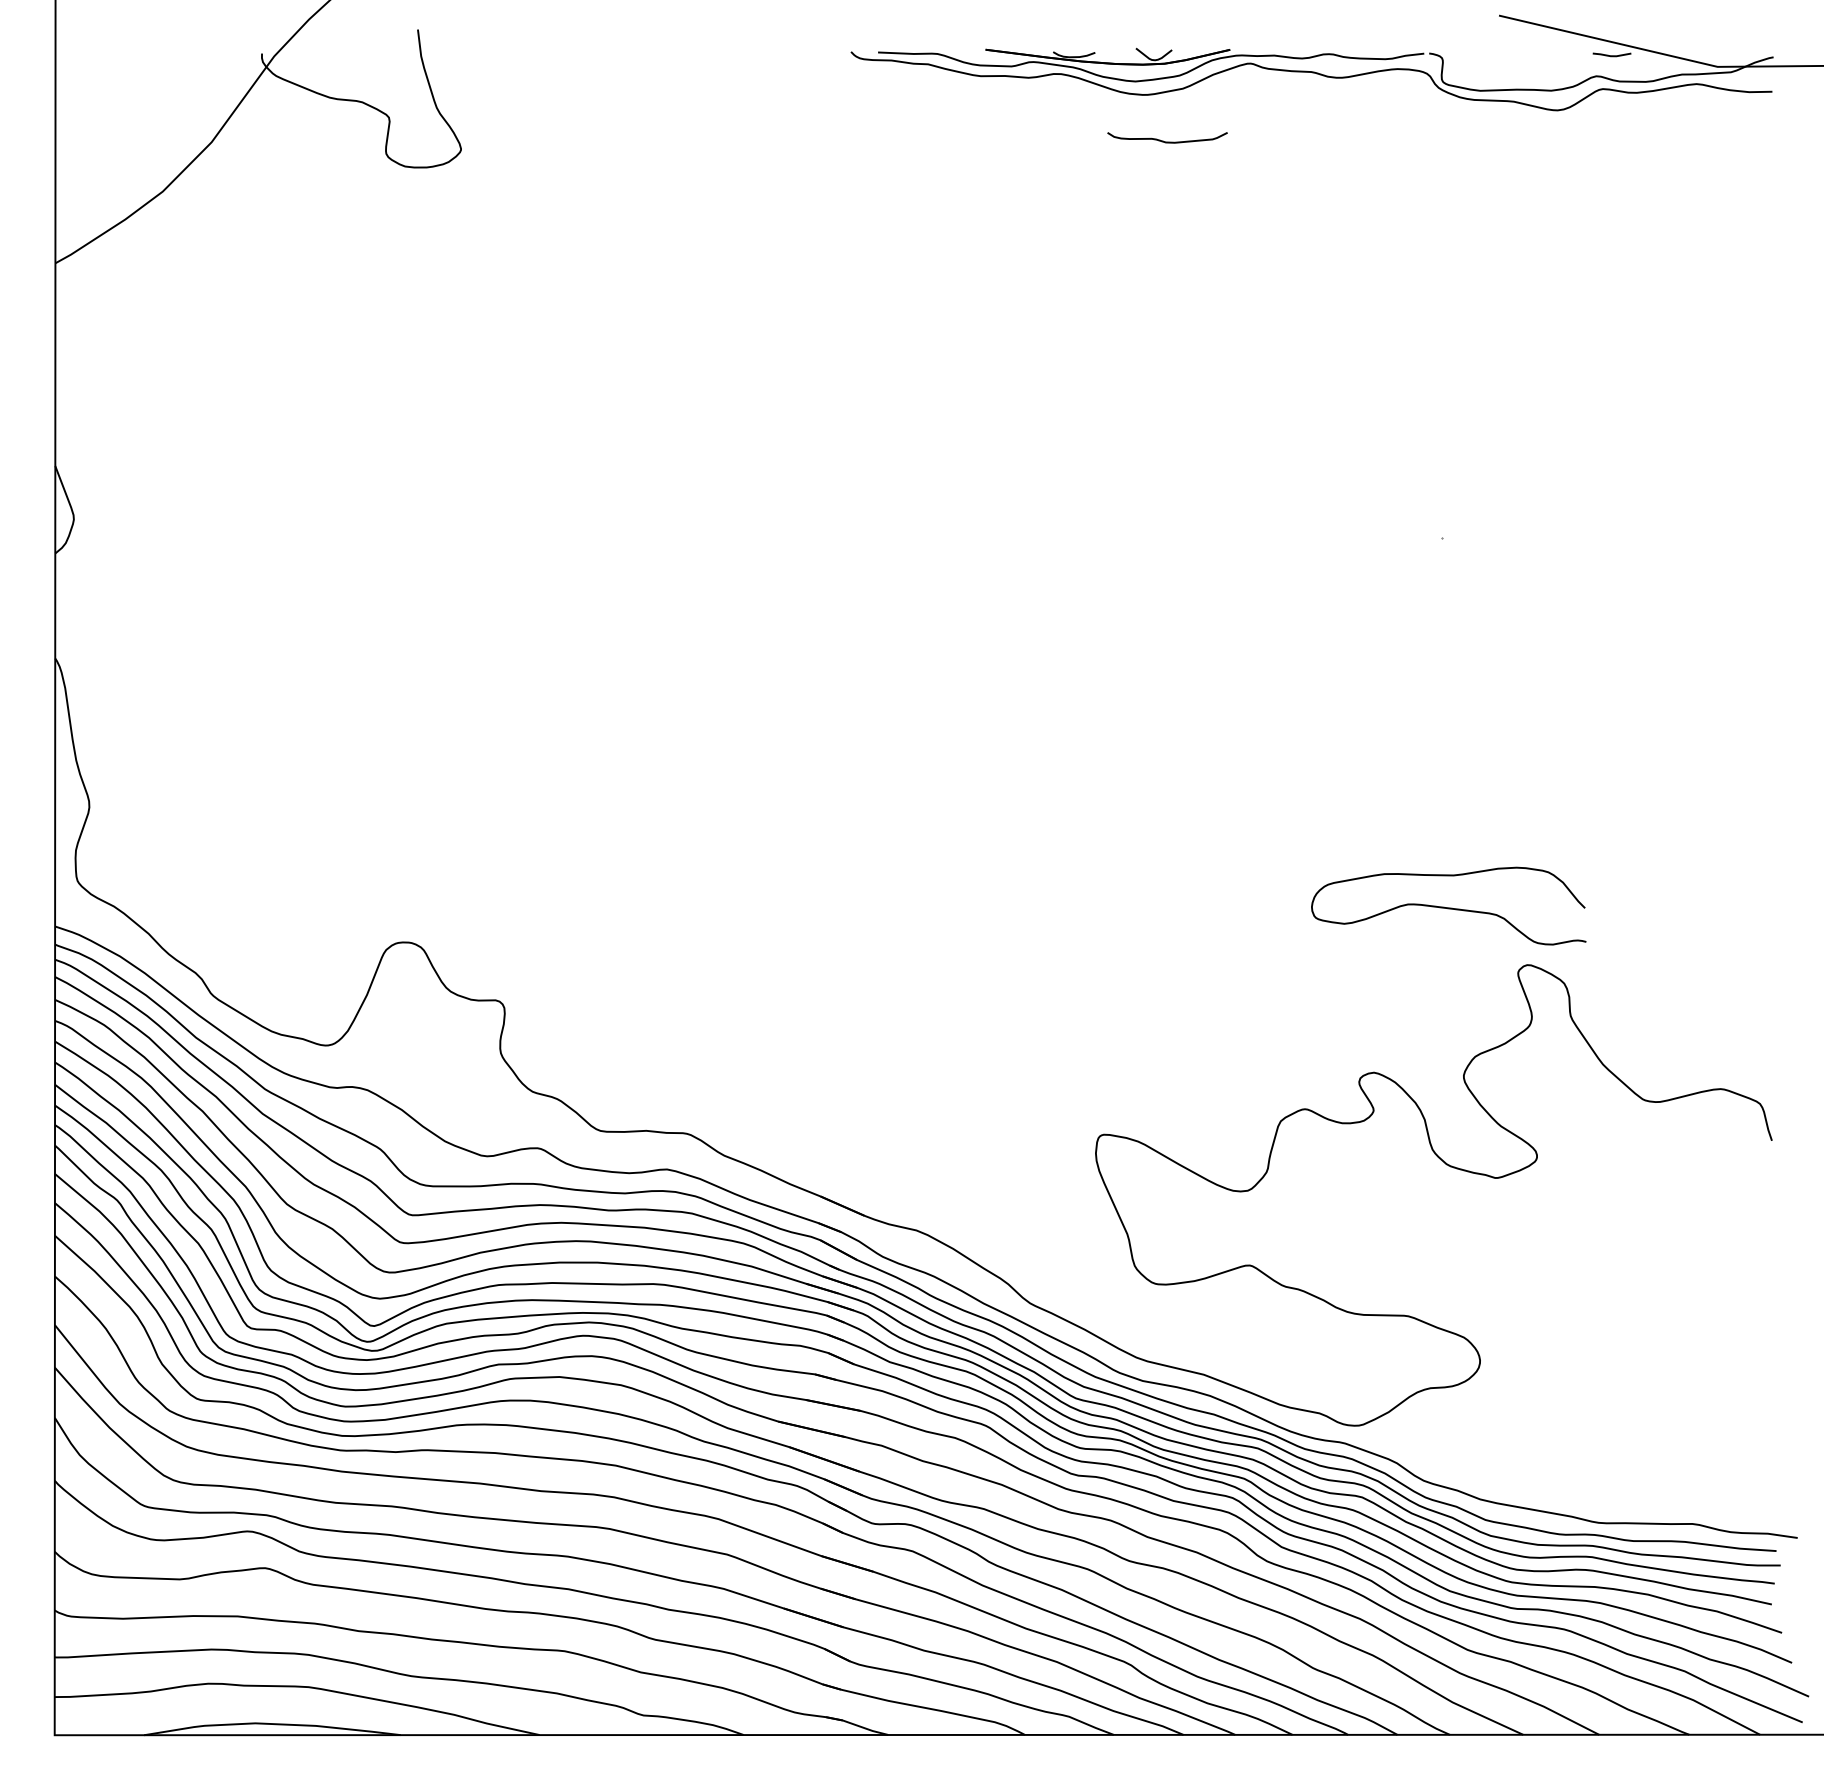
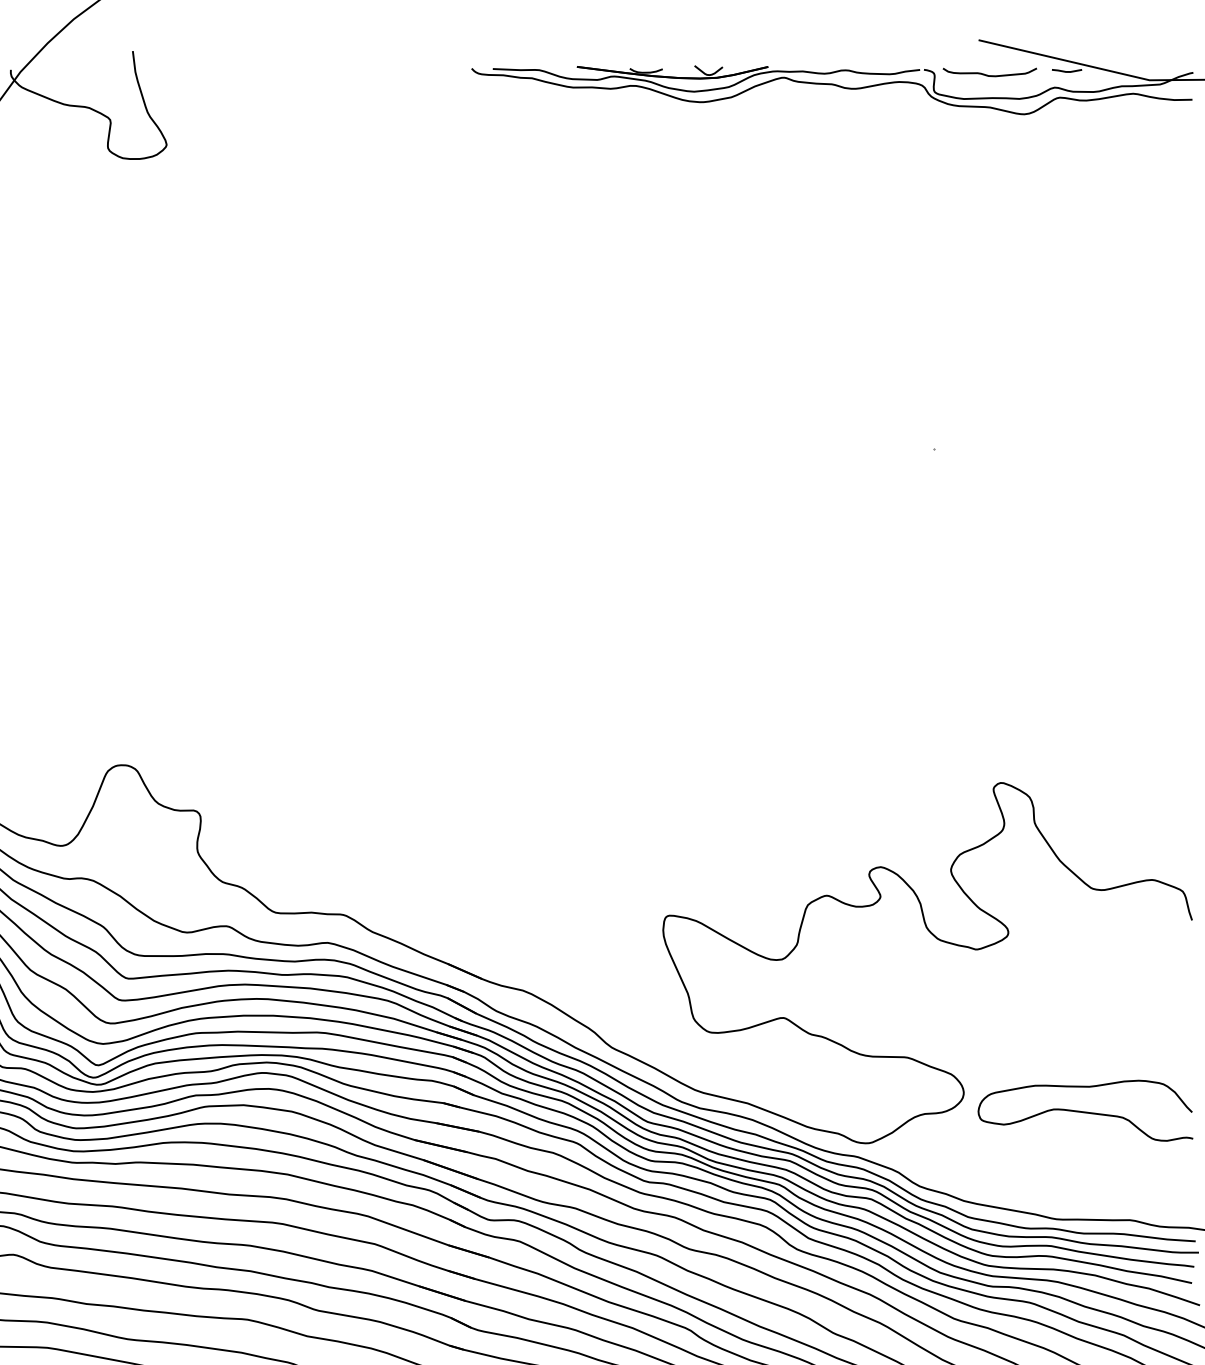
curve: (1167, 141) -> (989, 75), moved
curve: (1448, 907) -> (1085, 1111), moved

